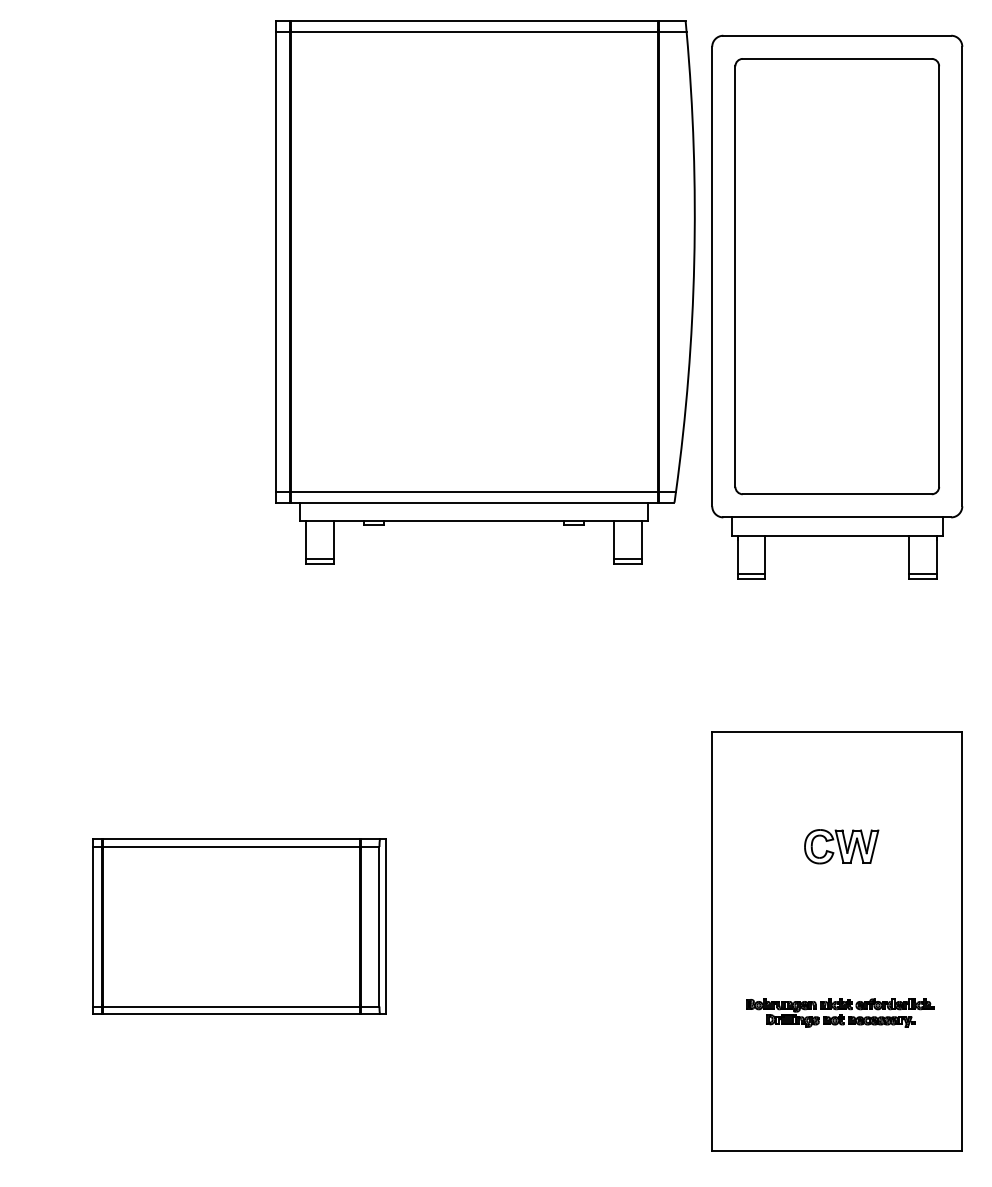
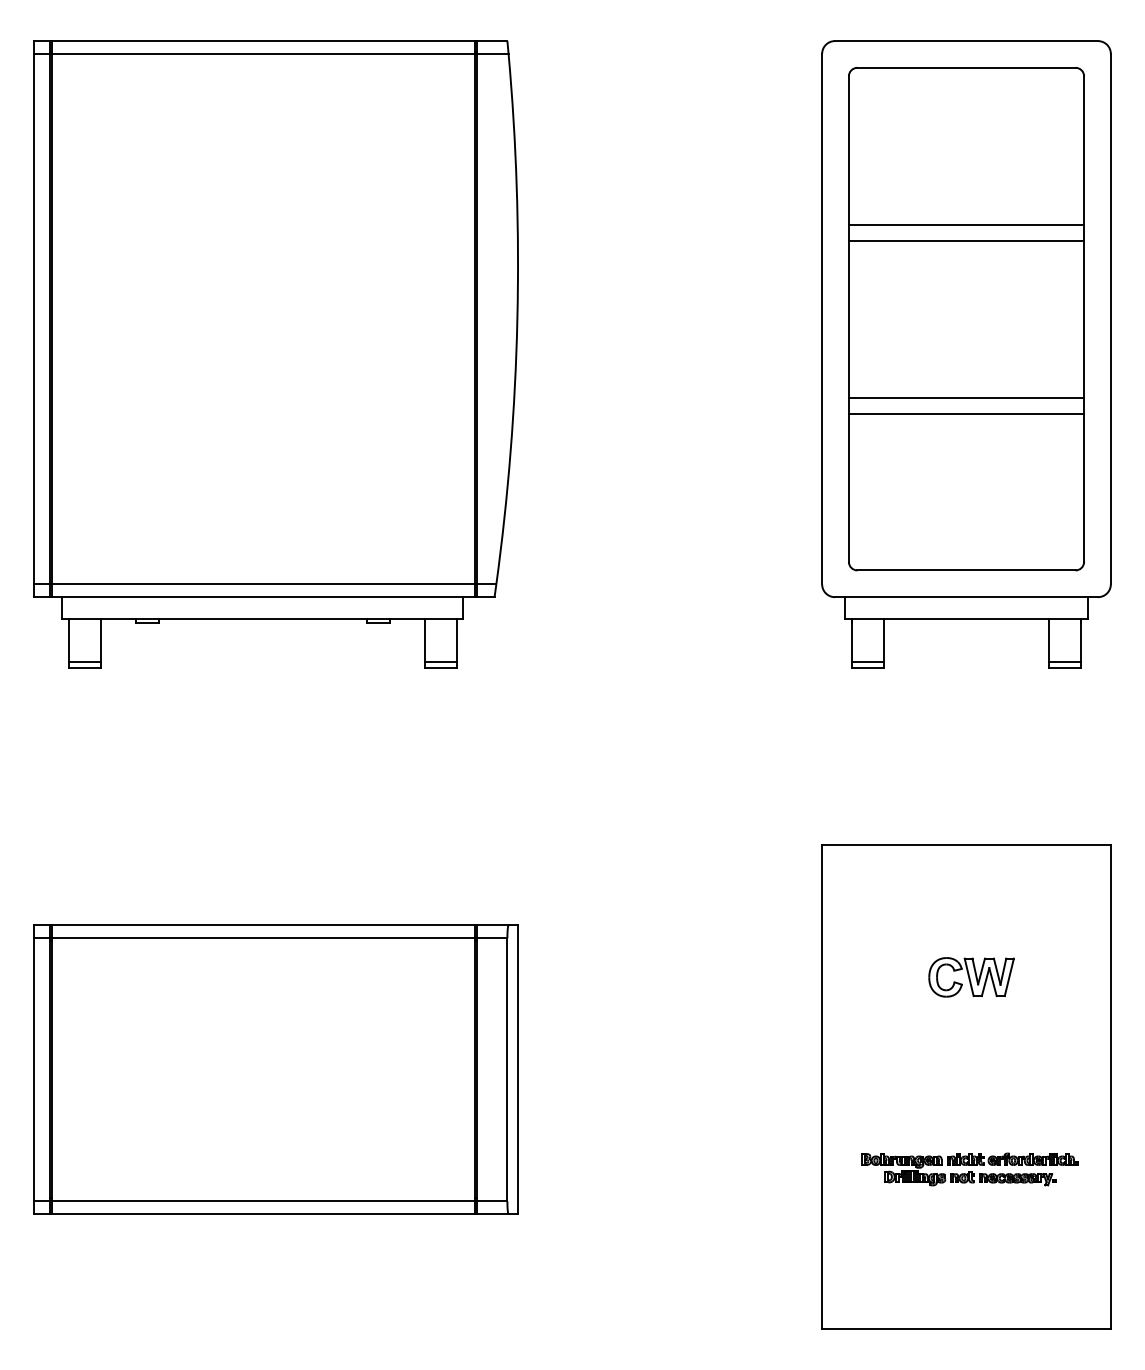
line: (837, 195) -> (966, 225), added
line: (837, 209) -> (966, 241), added
part: (484, 292) -> (275, 354), moved
line: (837, 345) -> (966, 398), added
line: (837, 359) -> (966, 414), added
part: (238, 926) -> (275, 1069), size x1.43

